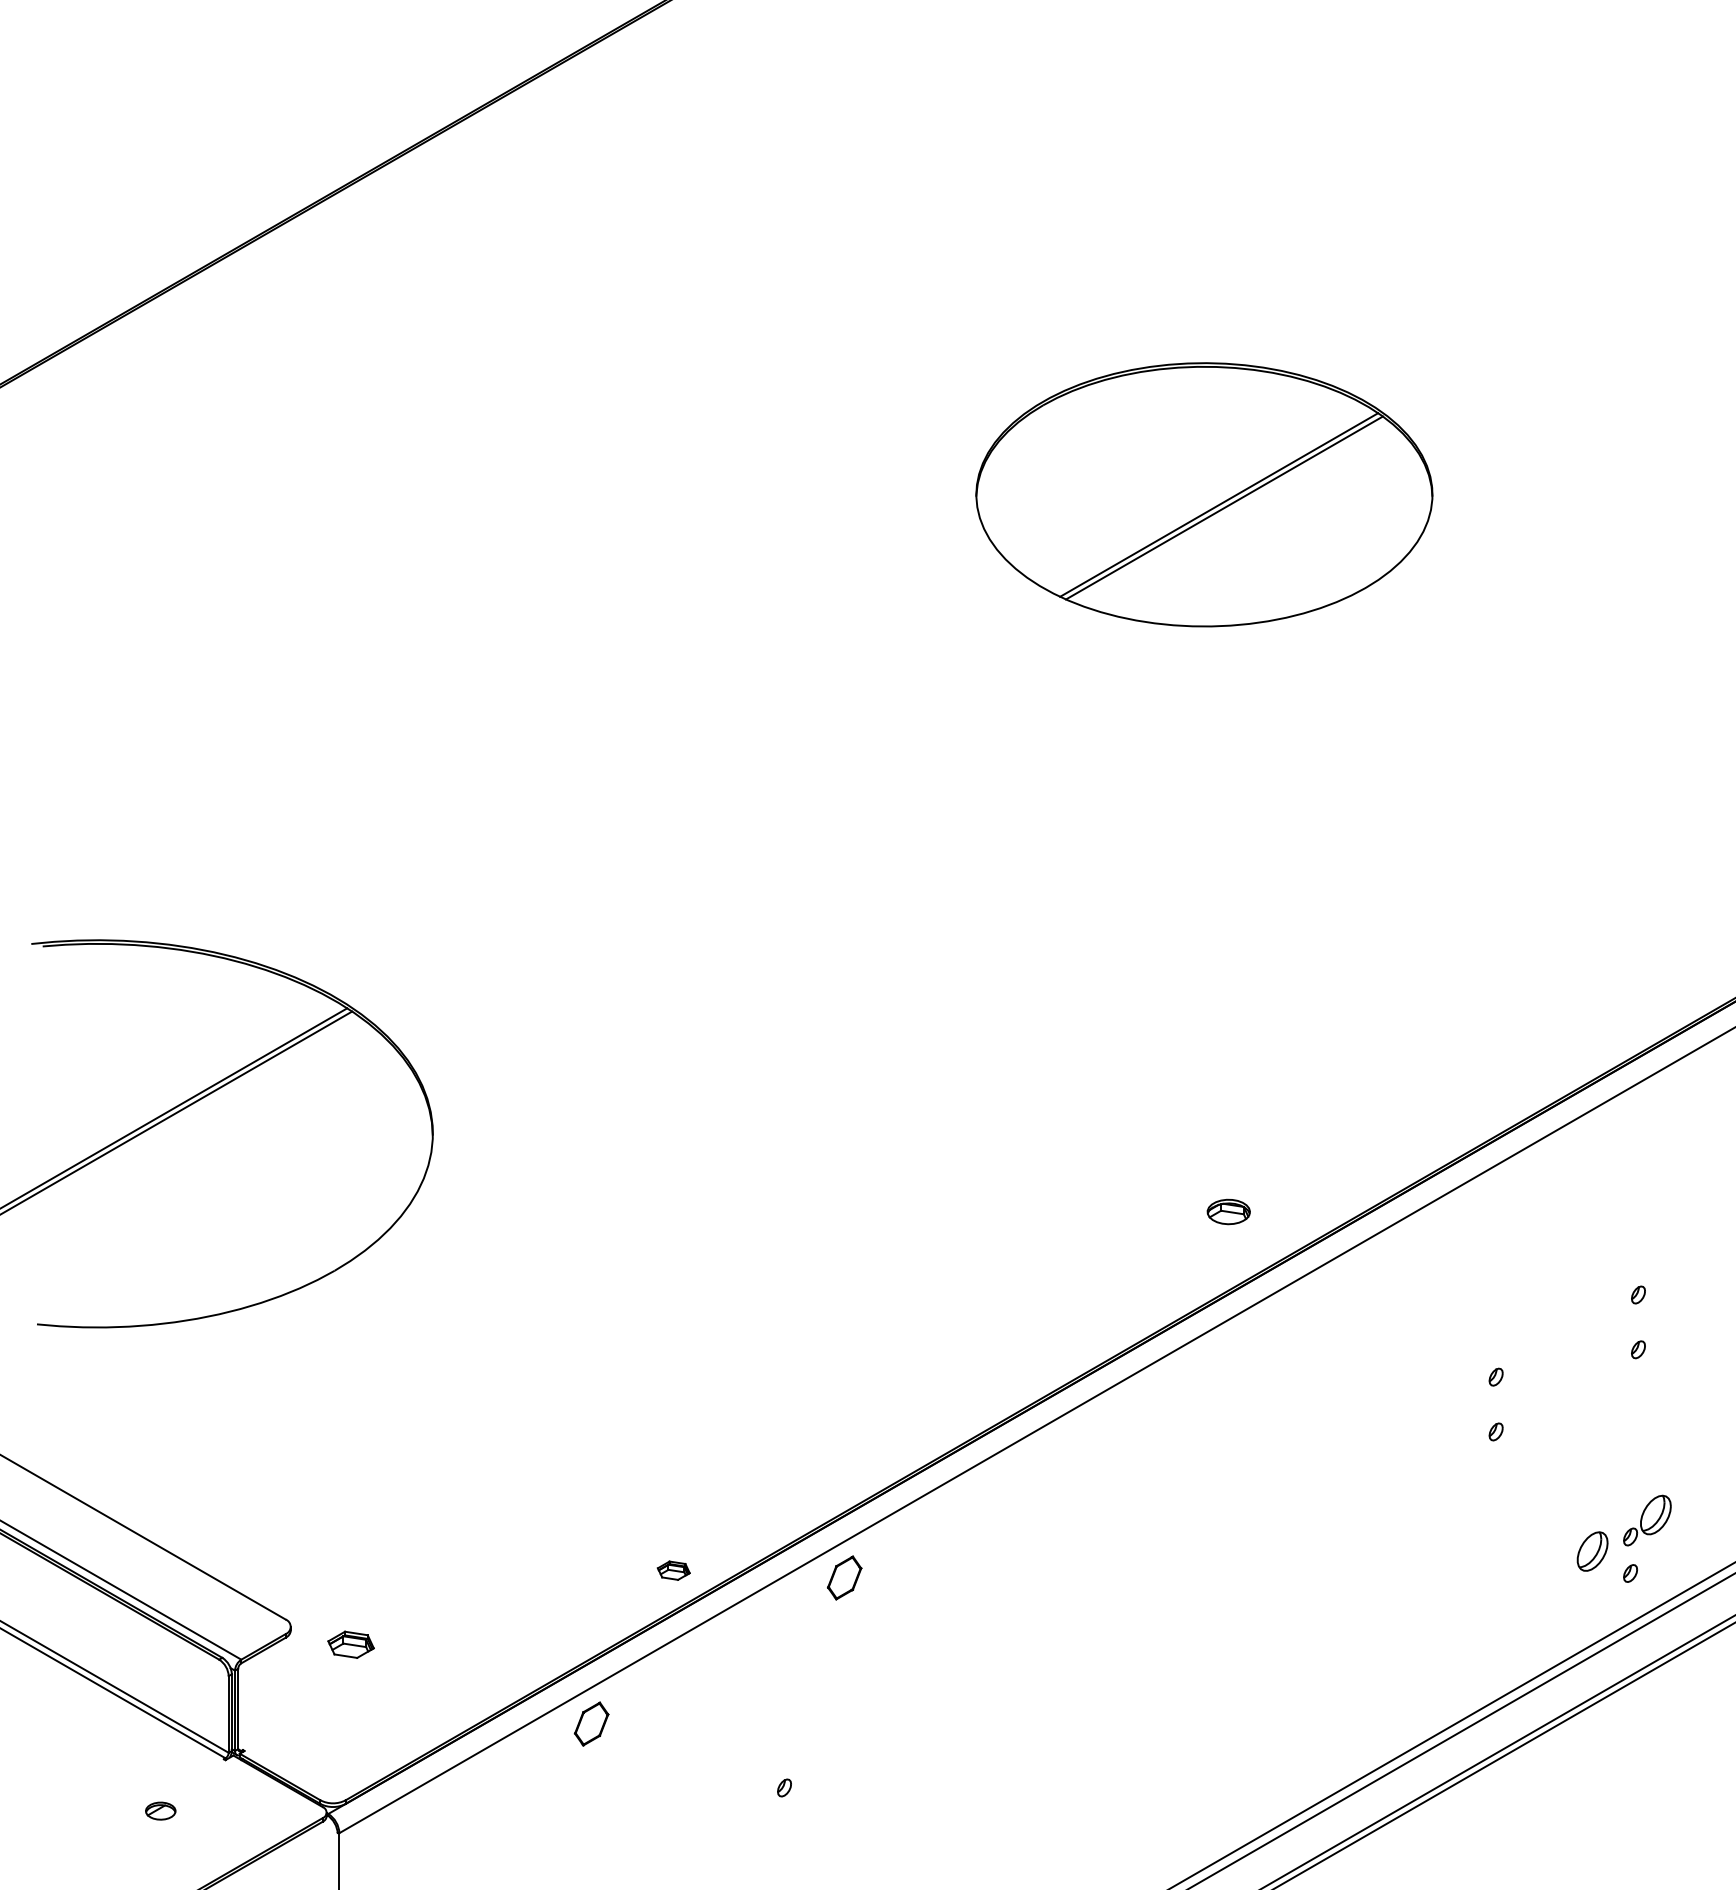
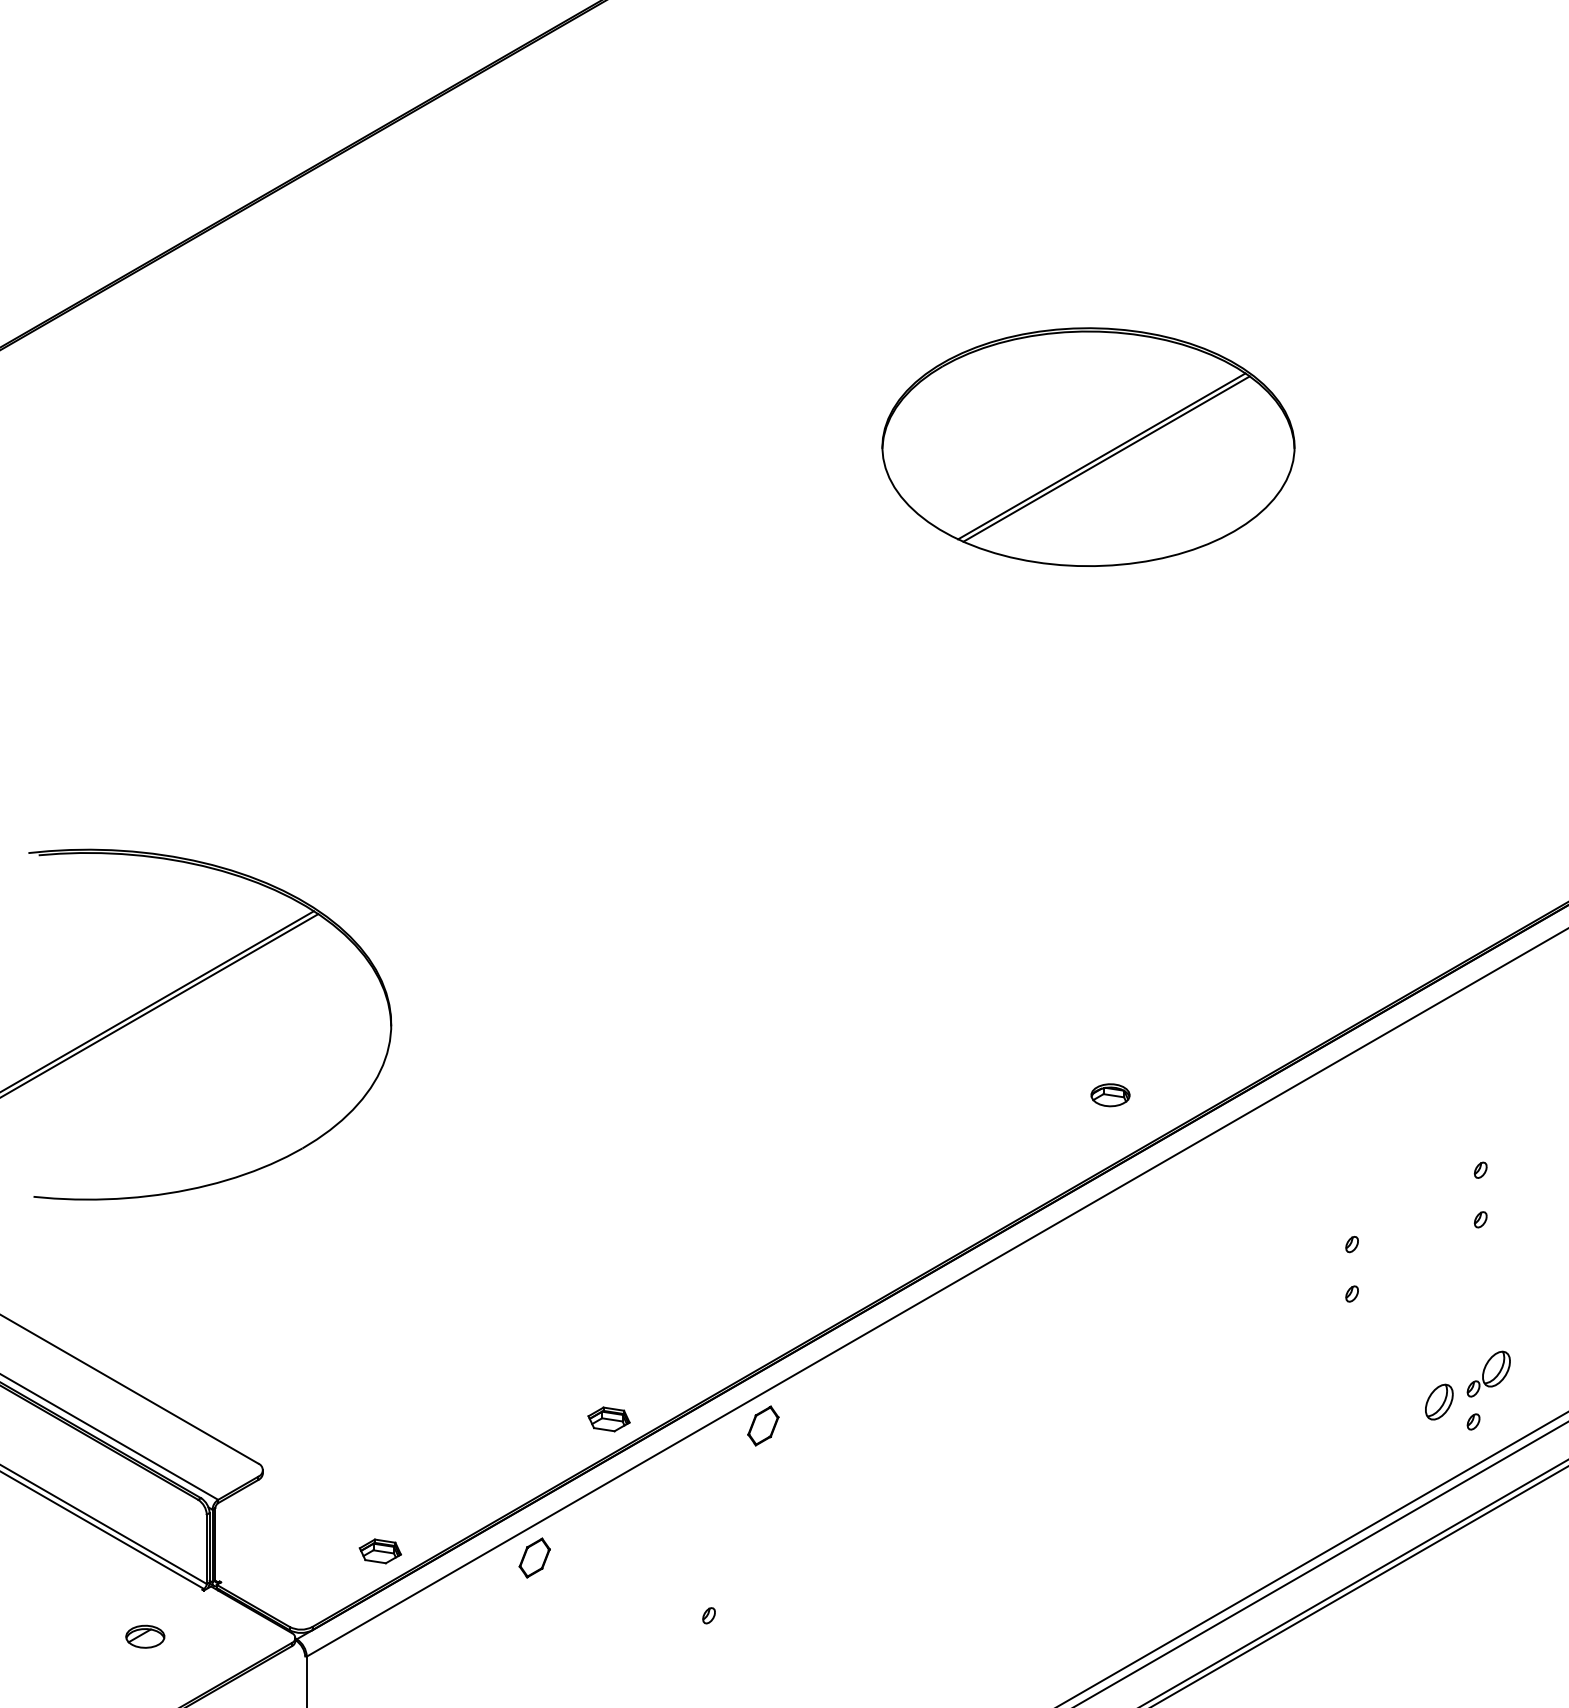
part: (673, 1570) -> (608, 1419), size x1.43
part: (350, 1644) -> (379, 1551), moved
part: (160, 1810) -> (145, 1636), size x1.43

